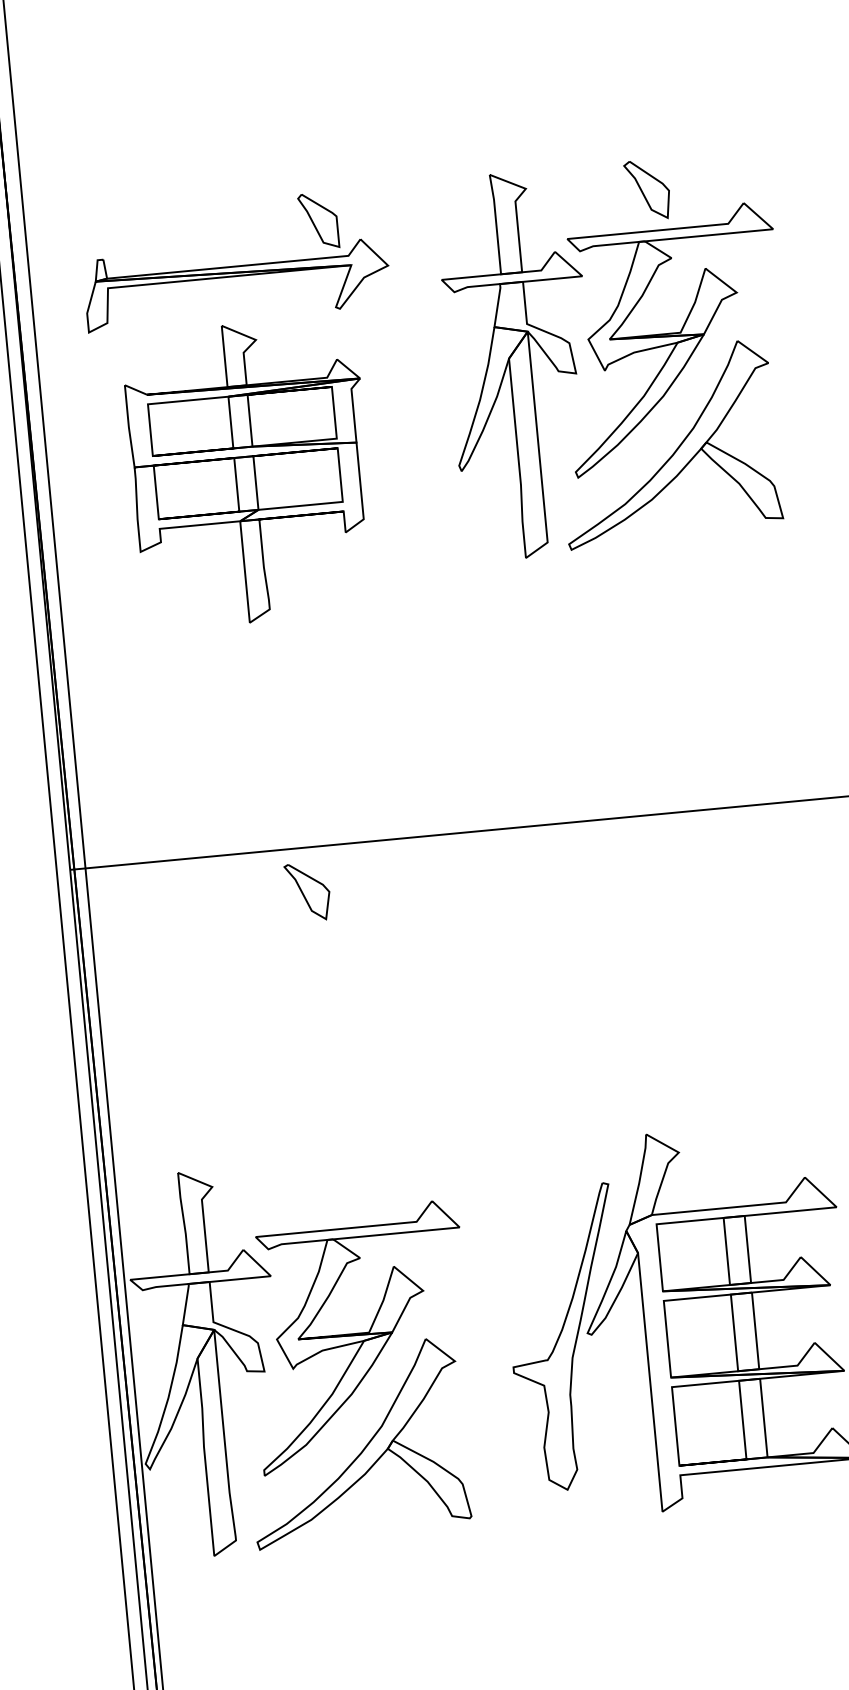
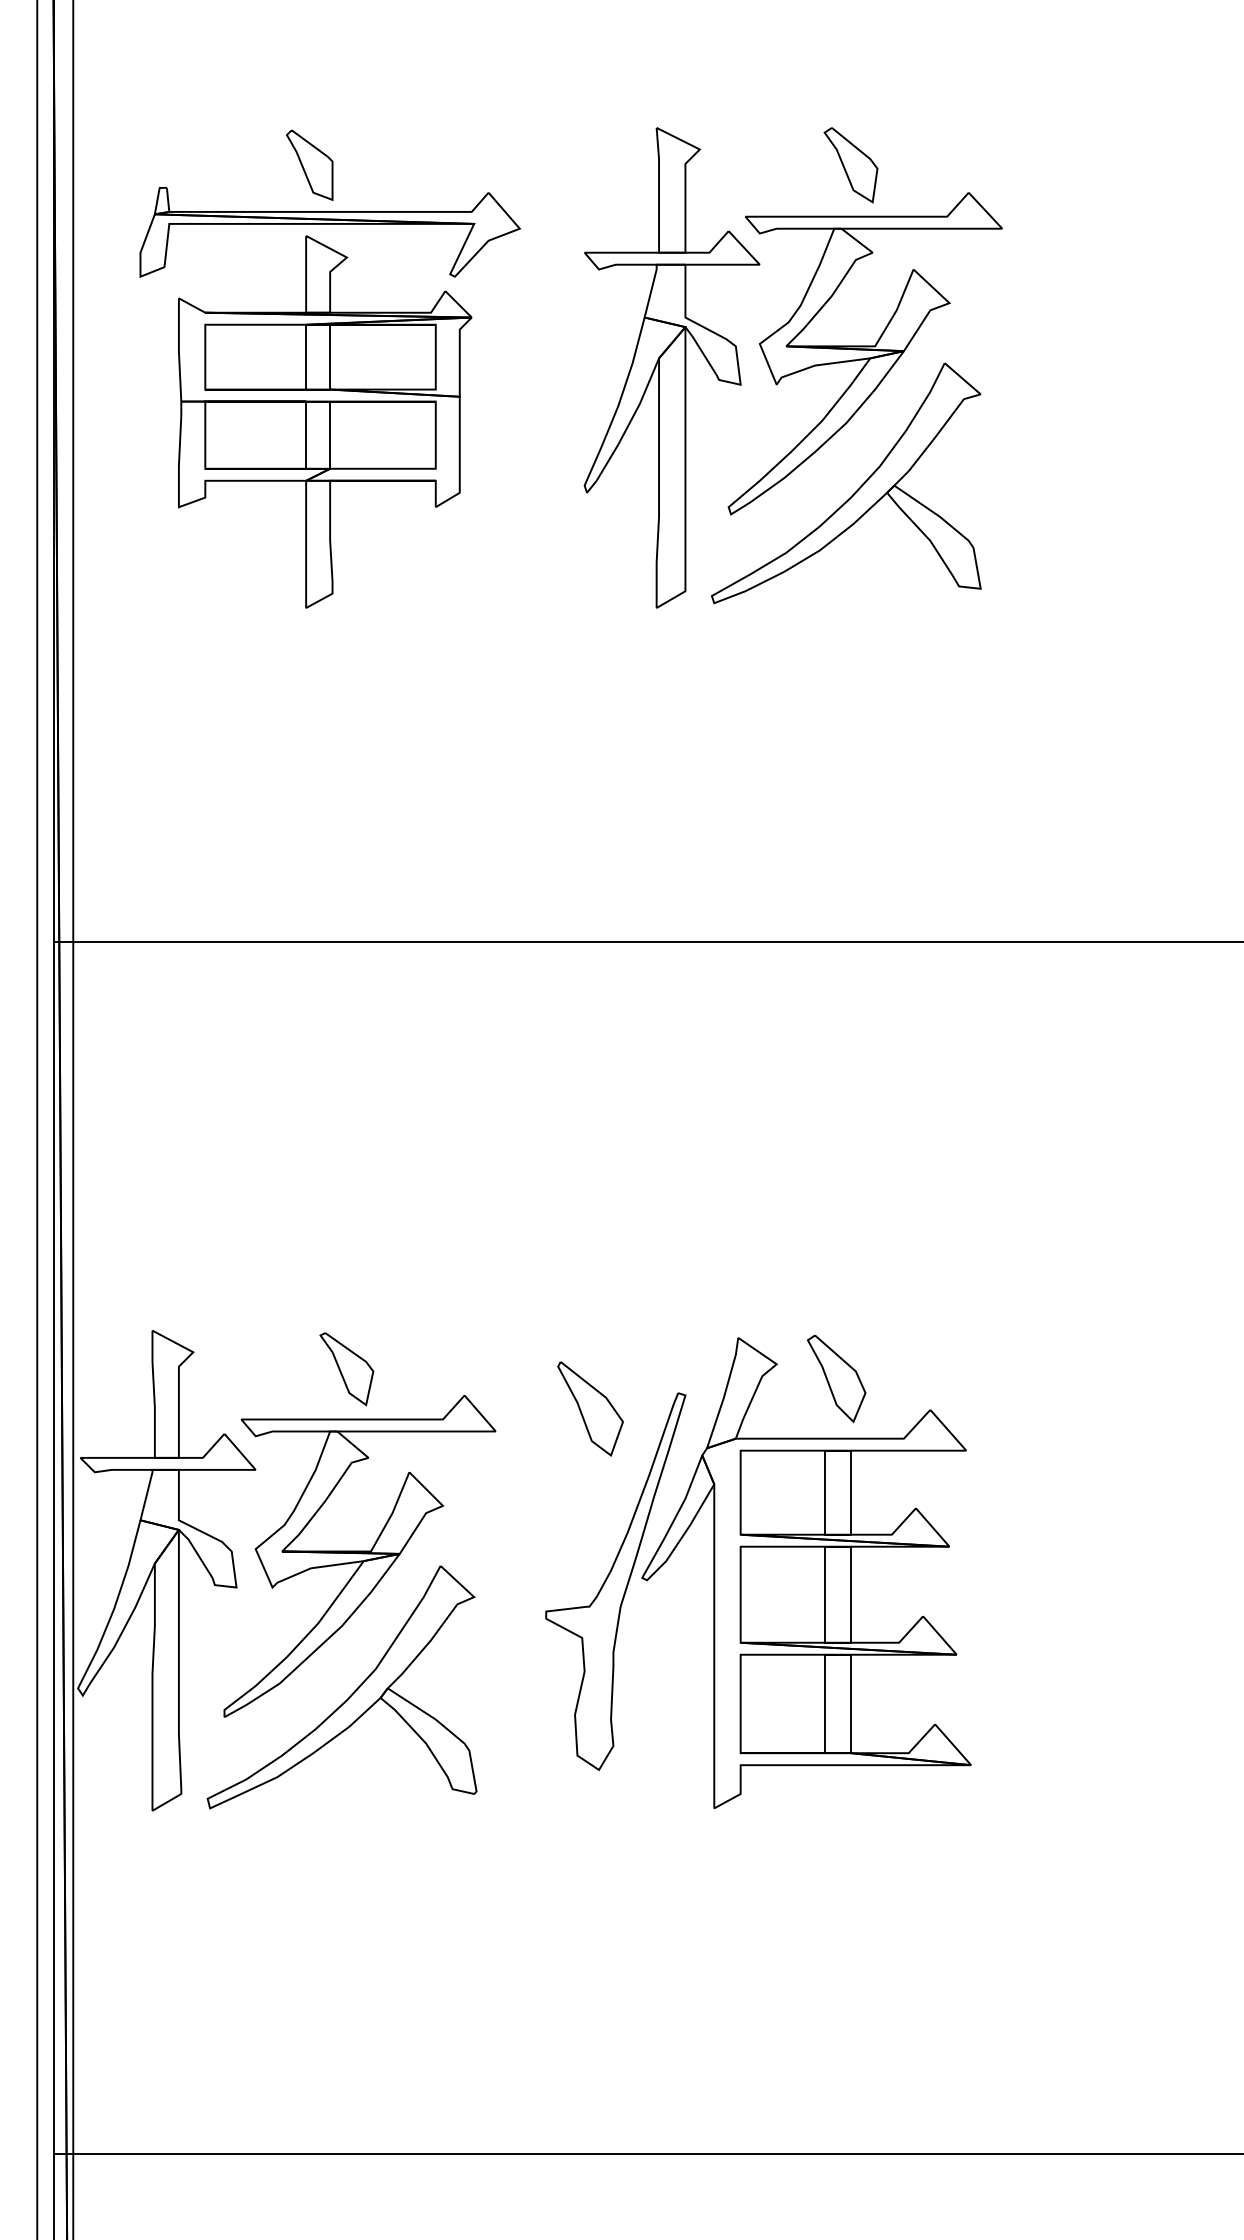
part: (318, 220) -> (309, 164), moved
part: (251, 472) -> (325, 421), moved
part: (307, 892) -> (346, 1369), moved
part: (727, 1159) -> (836, 1378), added
part: (533, 1201) -> (590, 1408), added

